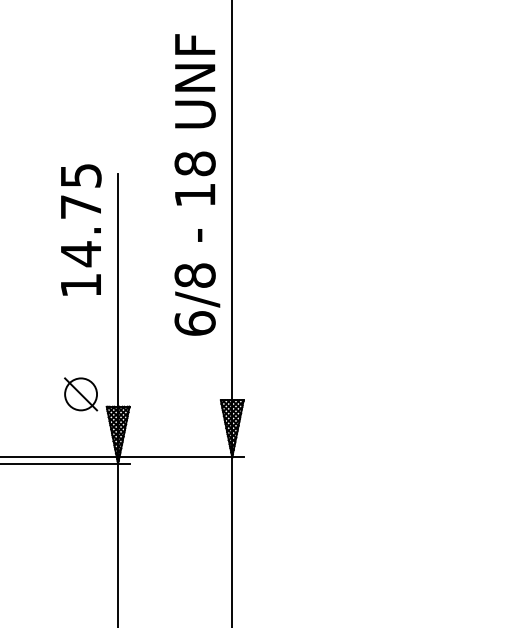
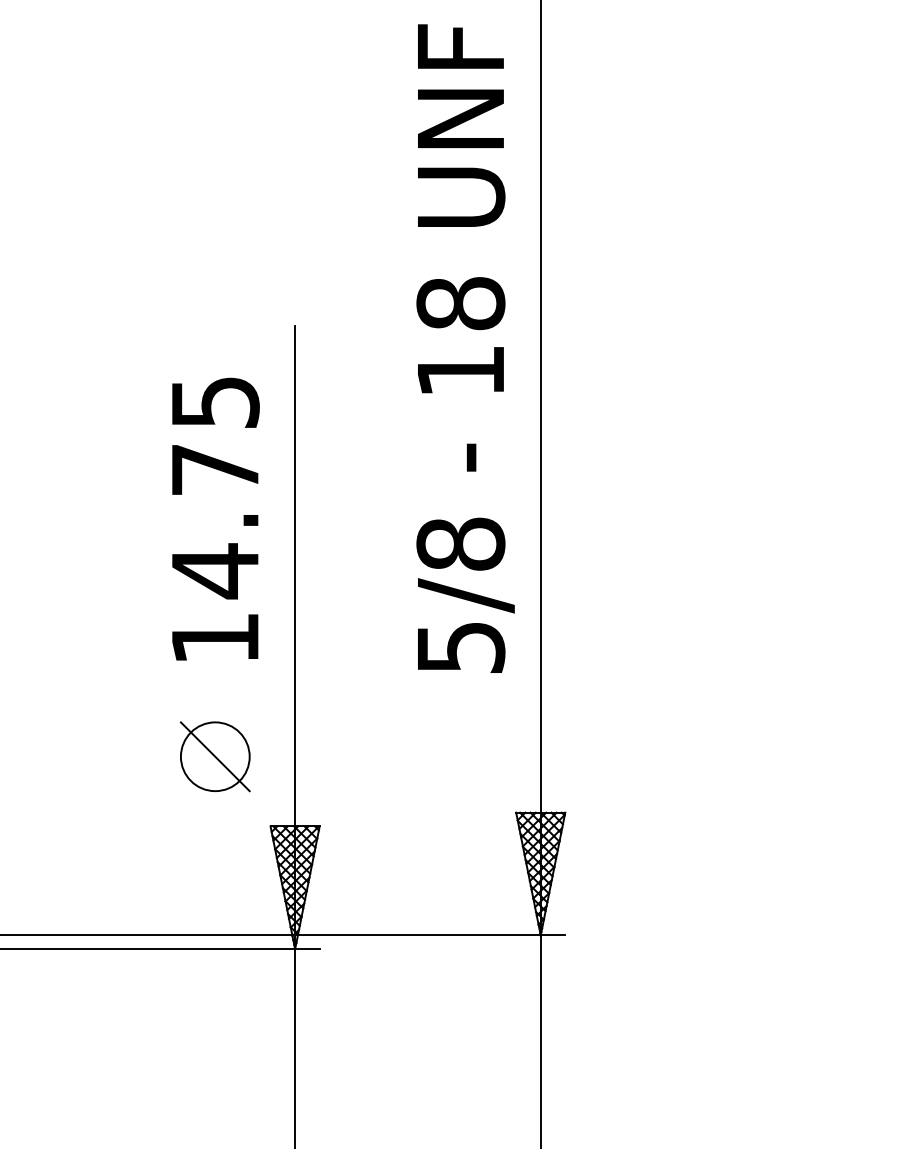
text: (81, 229) -> (216, 518), moved
text: (194, 323) -> (459, 647), 6/8 -> 5/8
part: (81, 394) -> (216, 756), moved

